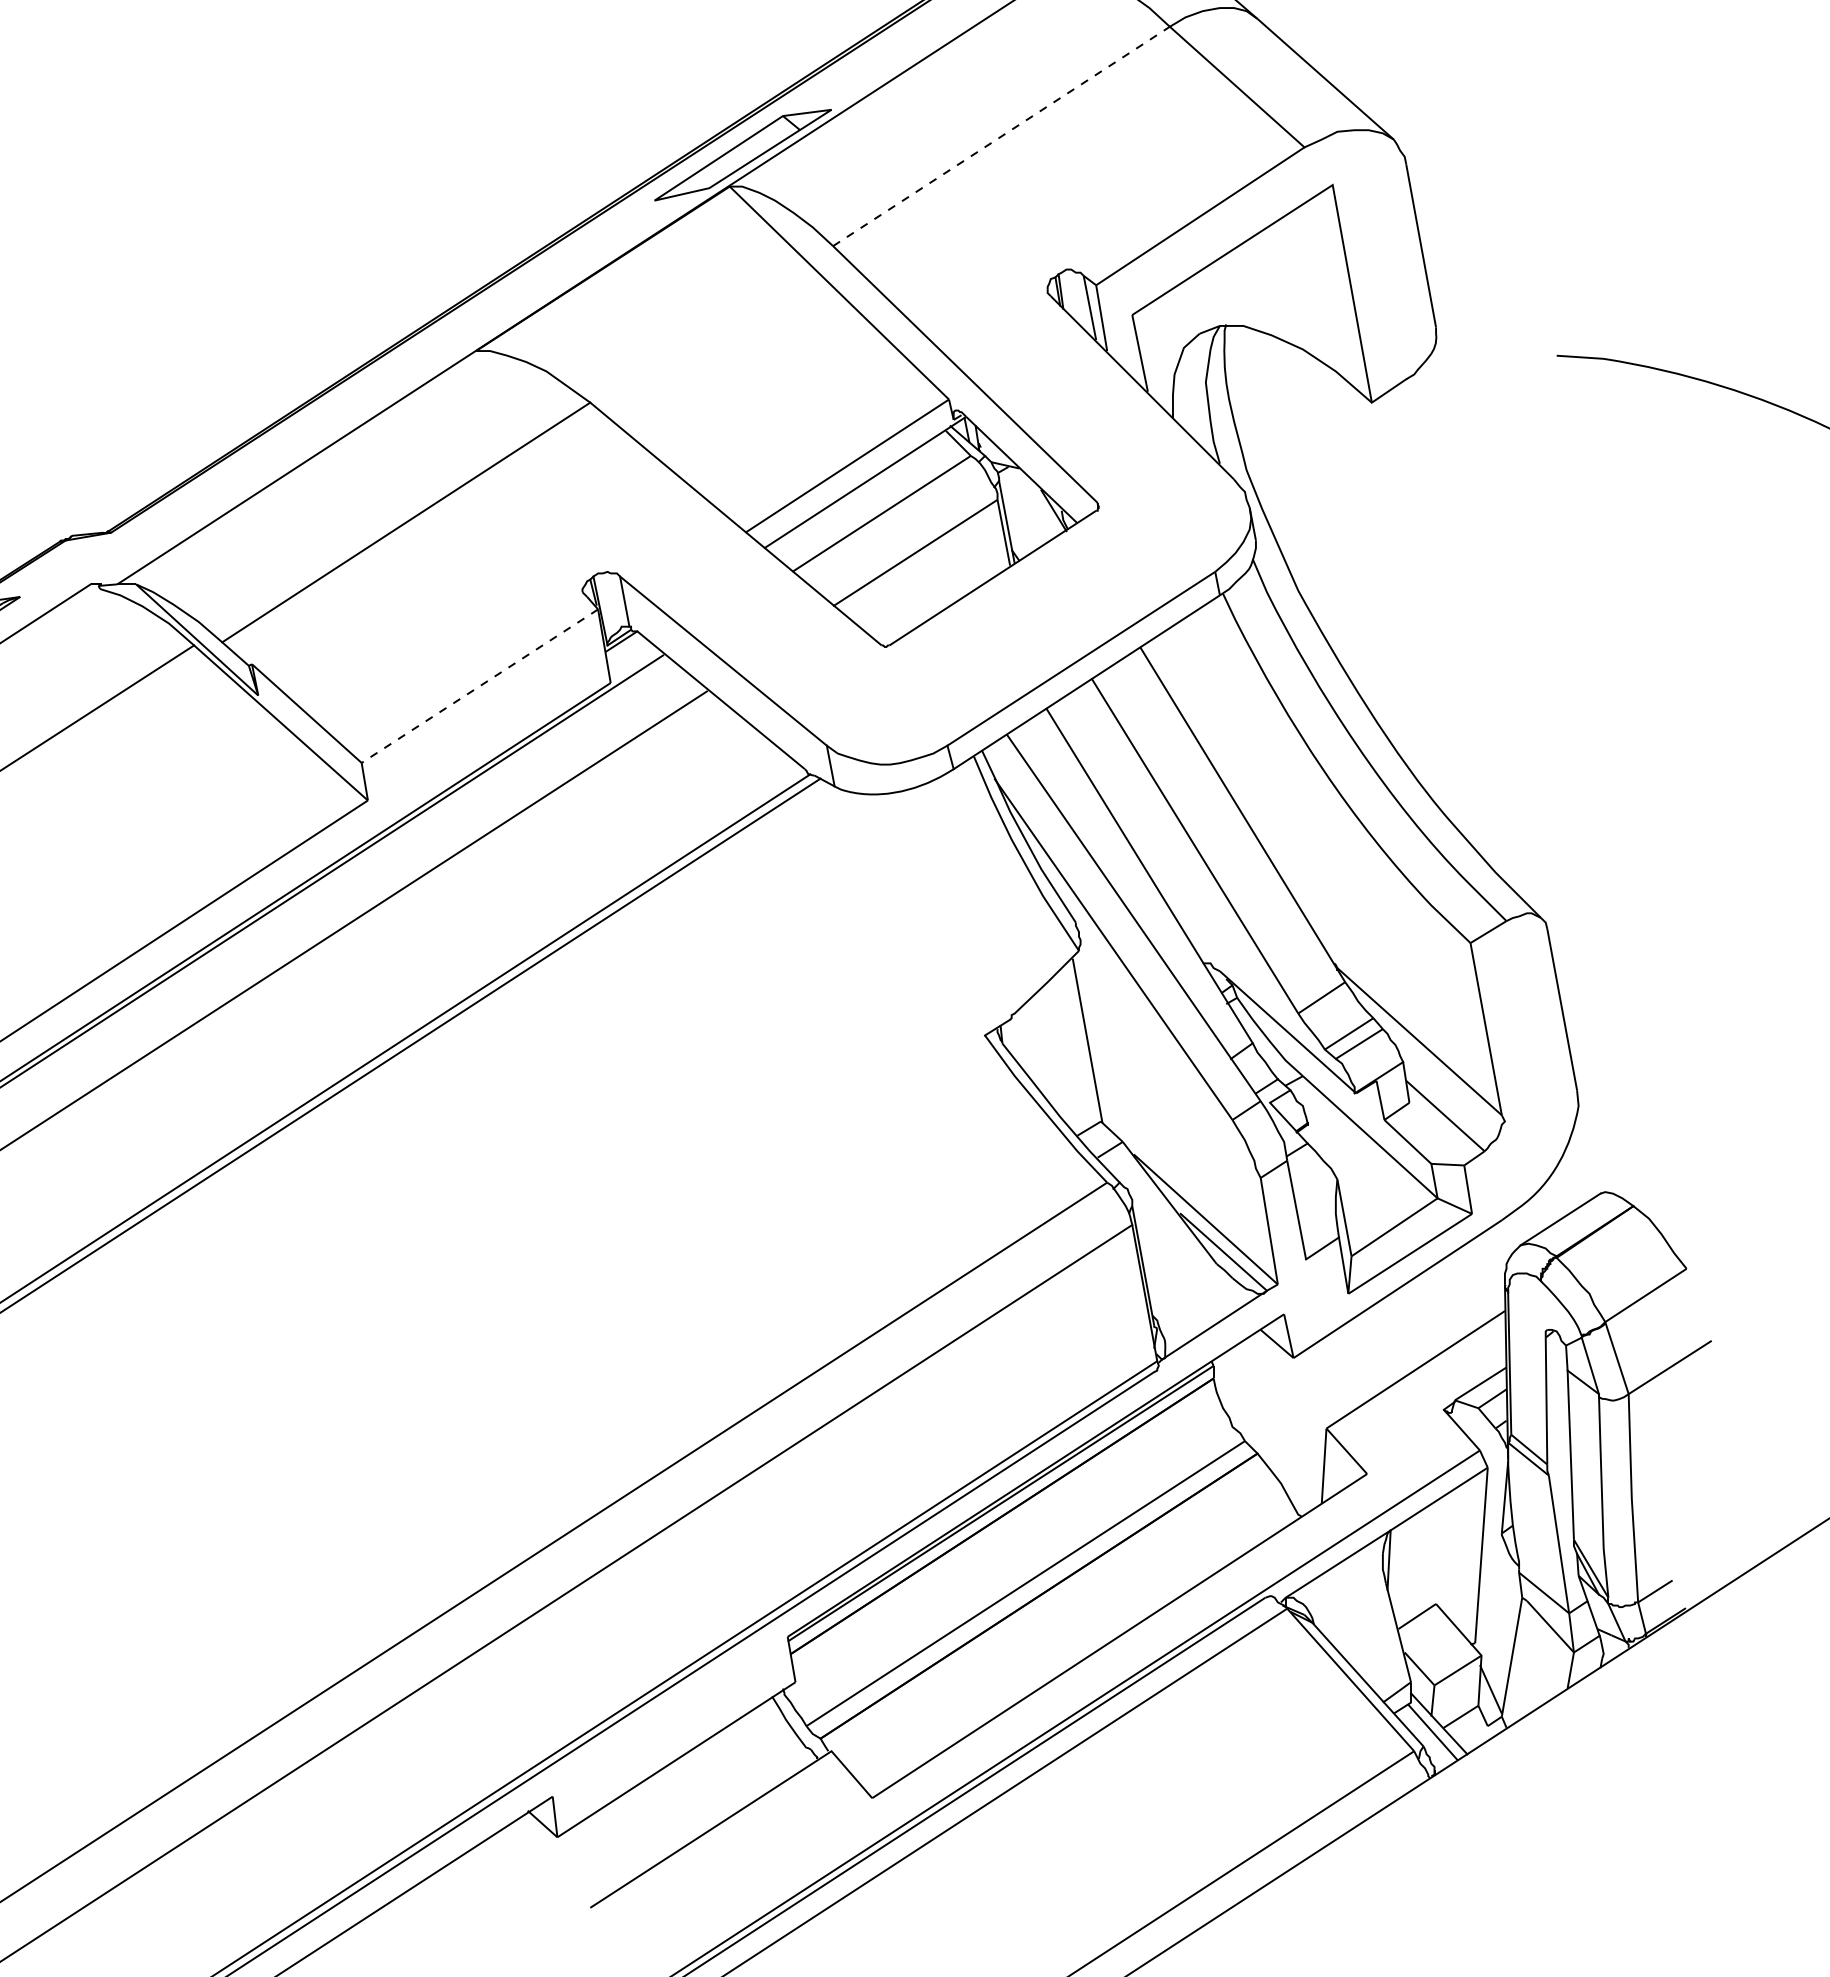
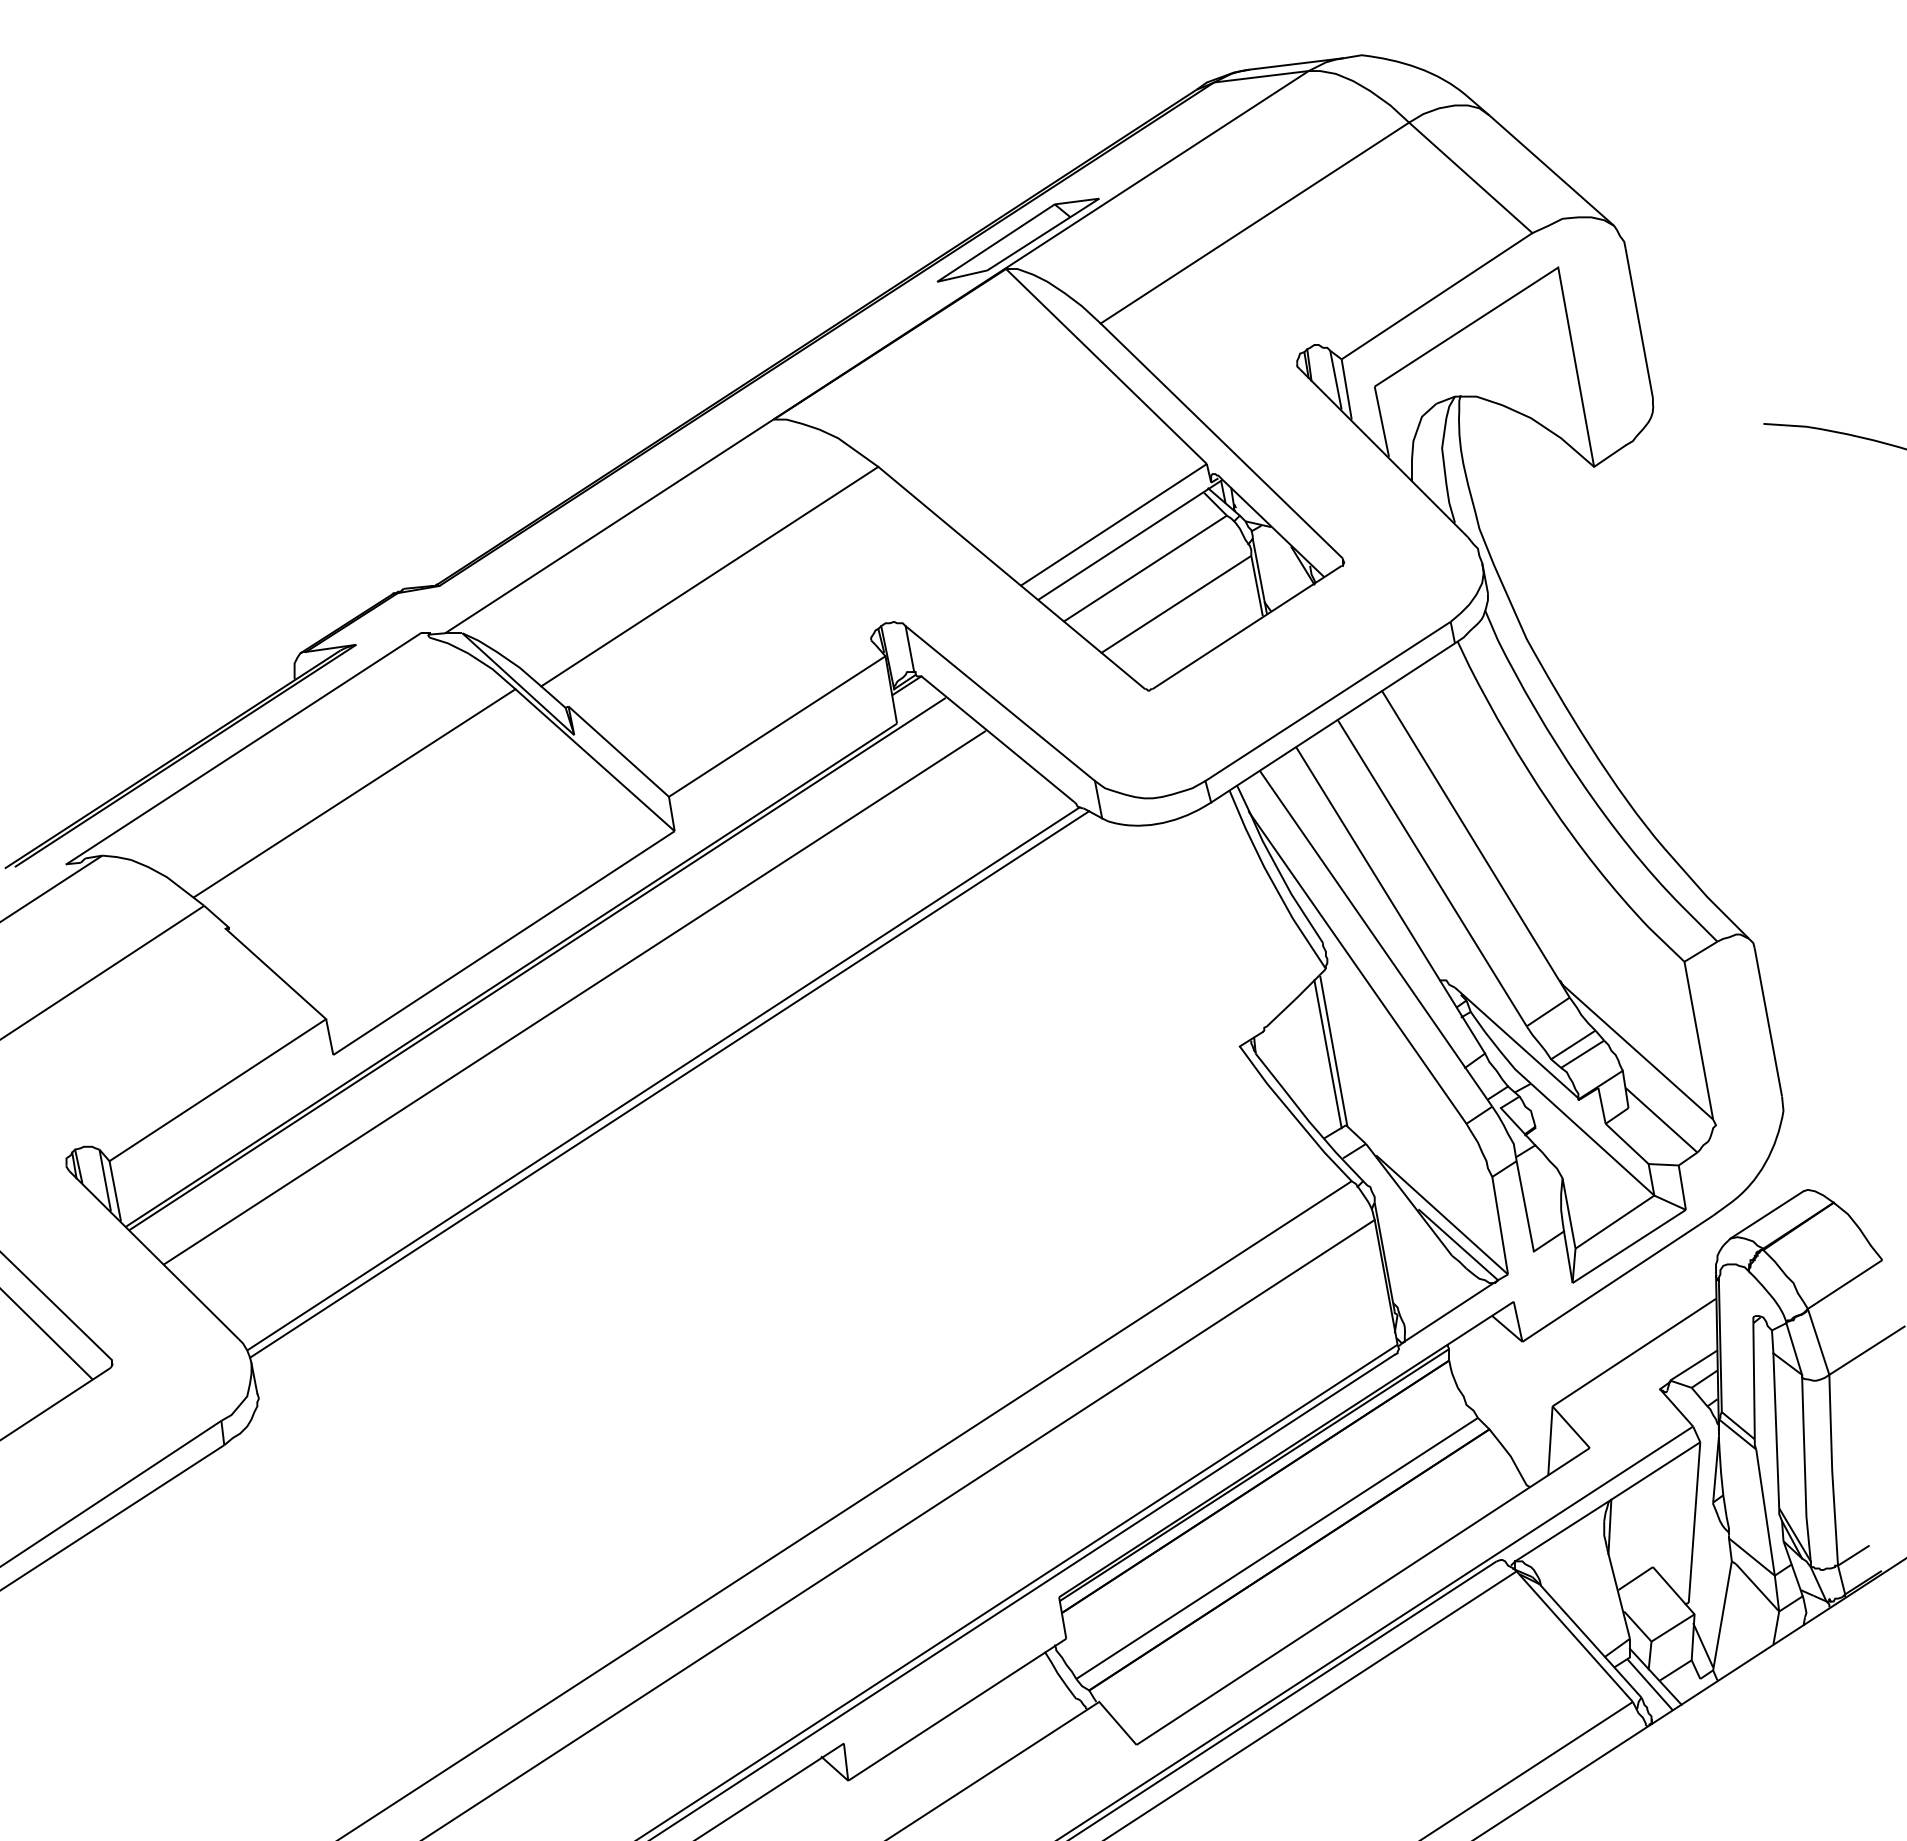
line: (1002, 135) -> (1255, 222), dashed -> solid
line: (479, 686) -> (776, 726), dashed -> solid
line: (1080, 1044) -> (1327, 1054), added

